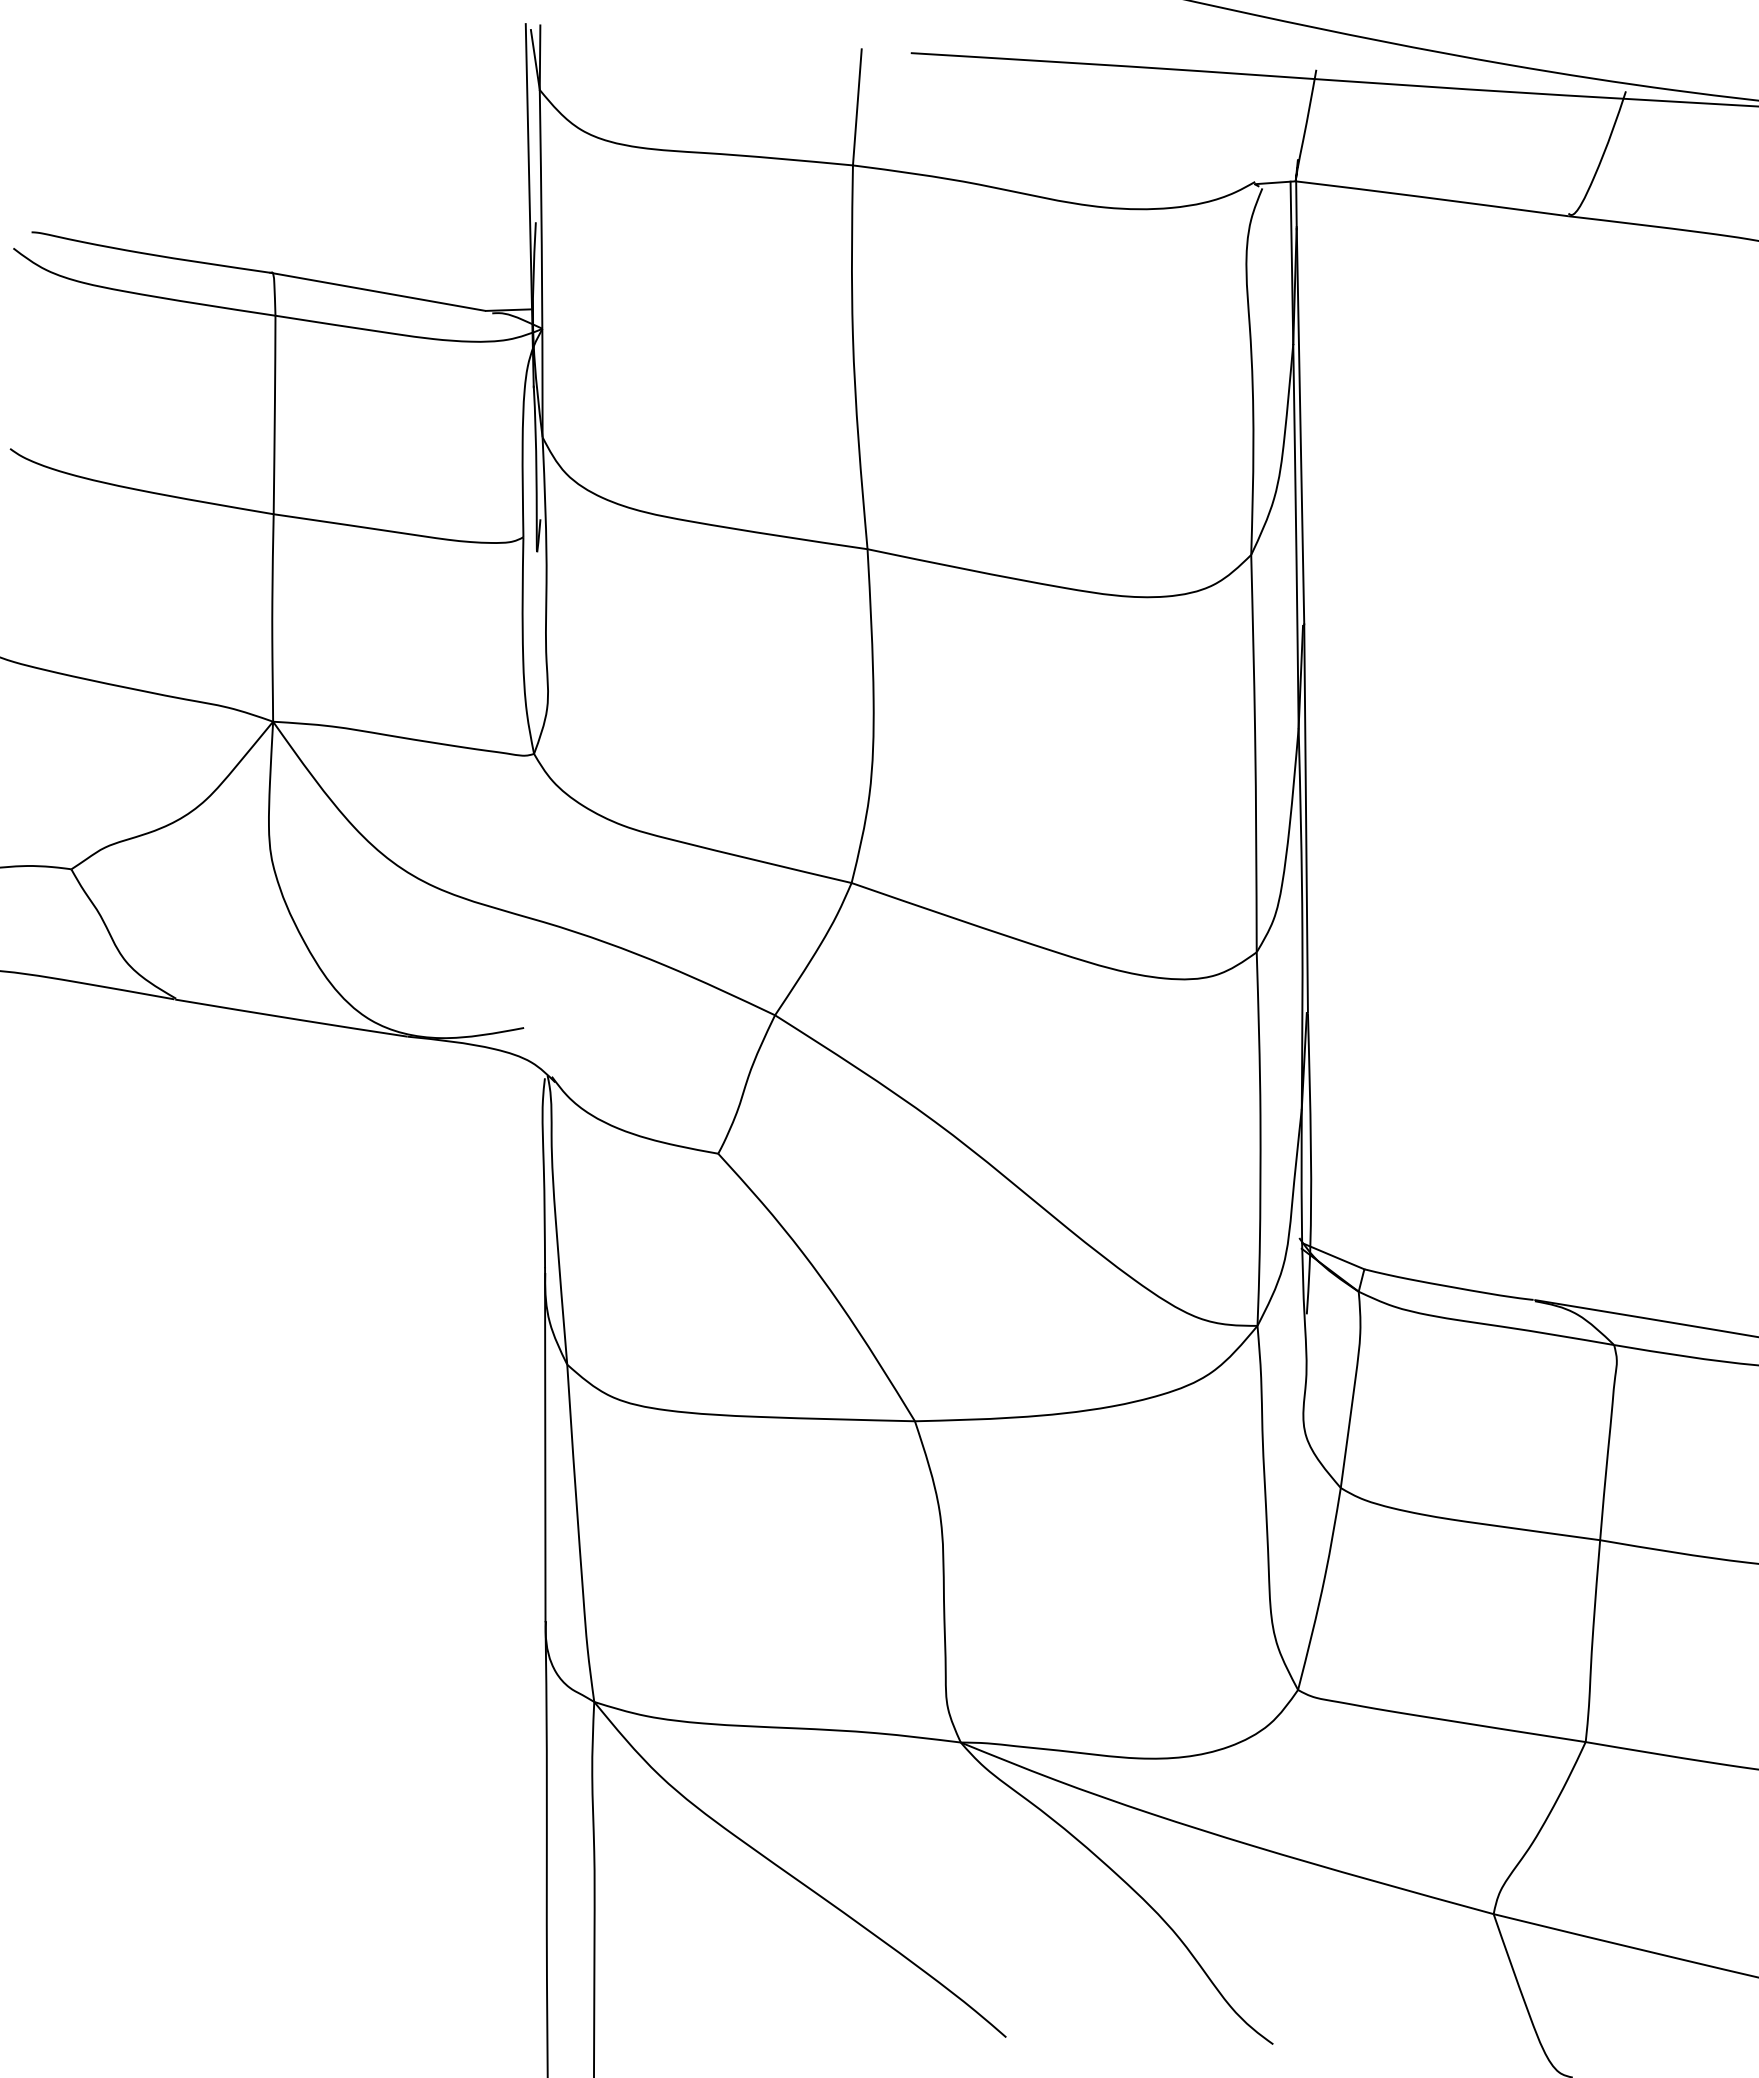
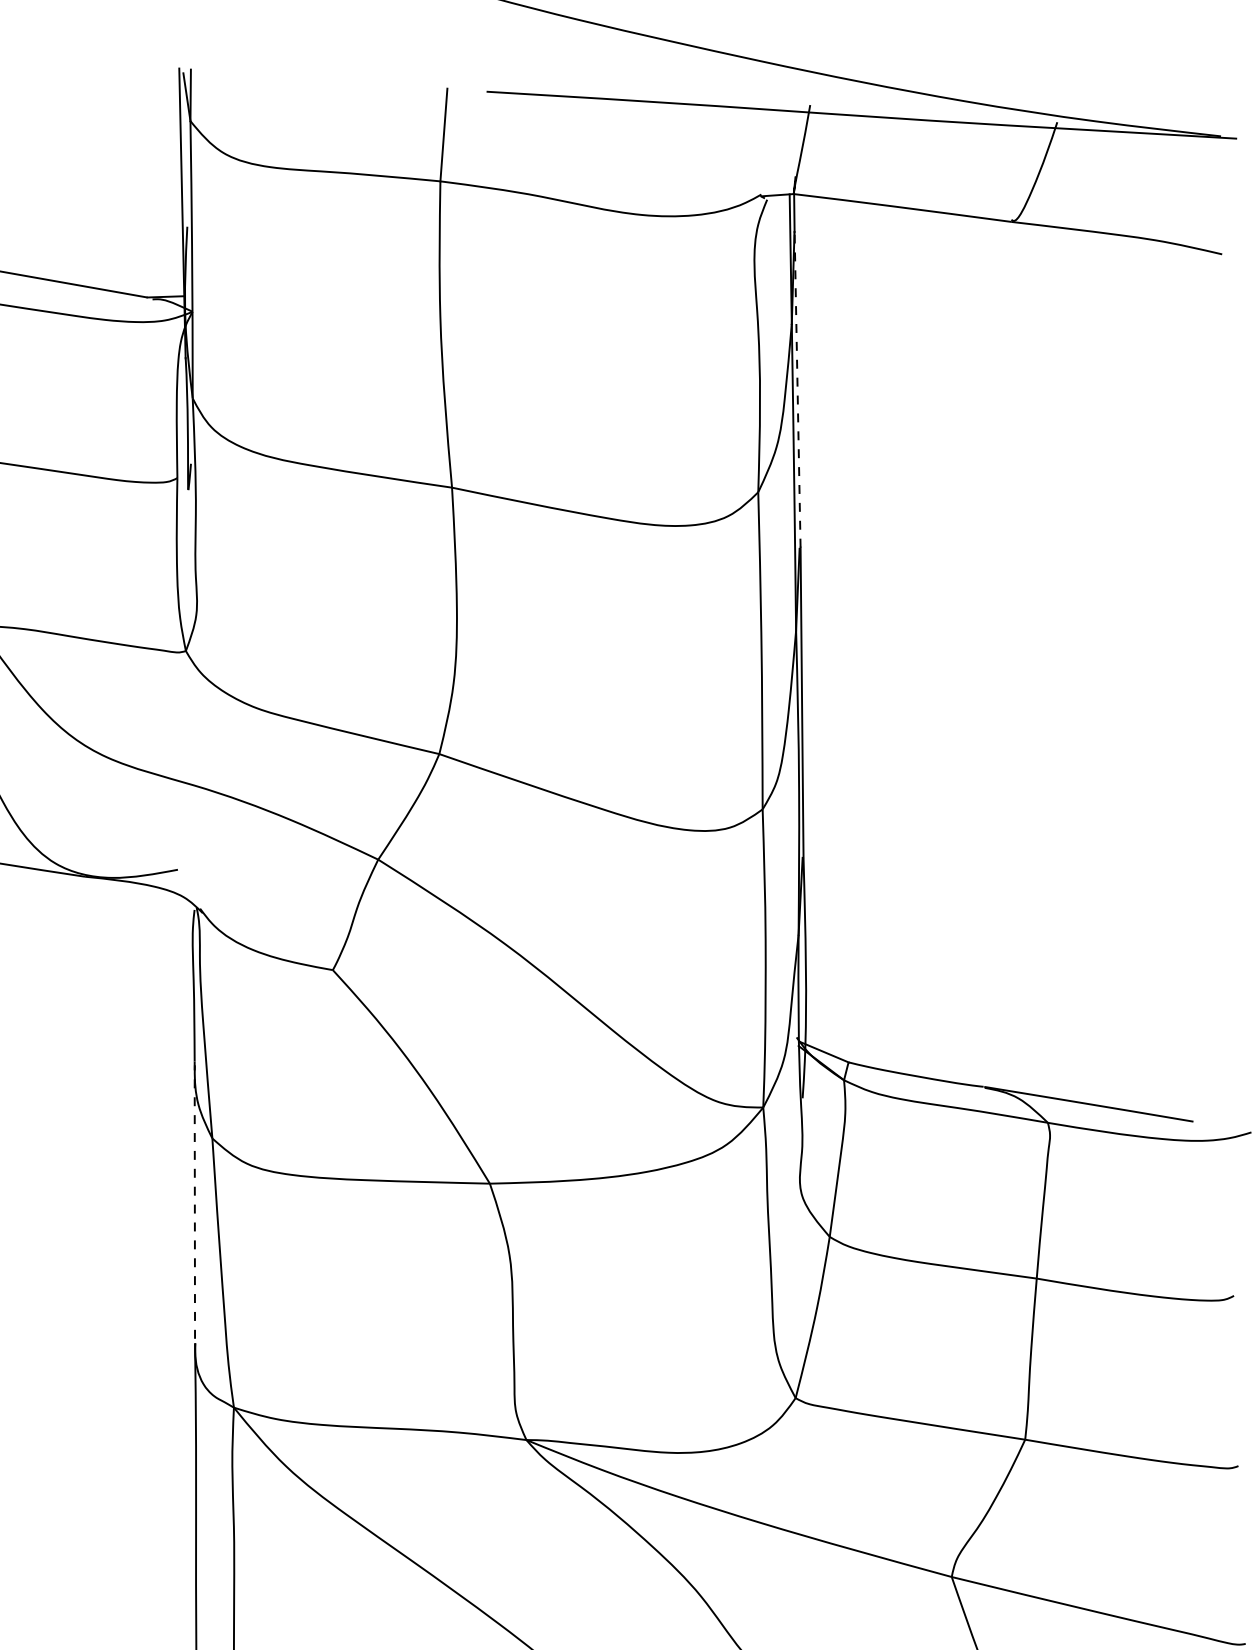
line: (1300, 425) -> (797, 388), solid -> dashed
line: (545, 1444) -> (195, 1202), solid -> dashed

